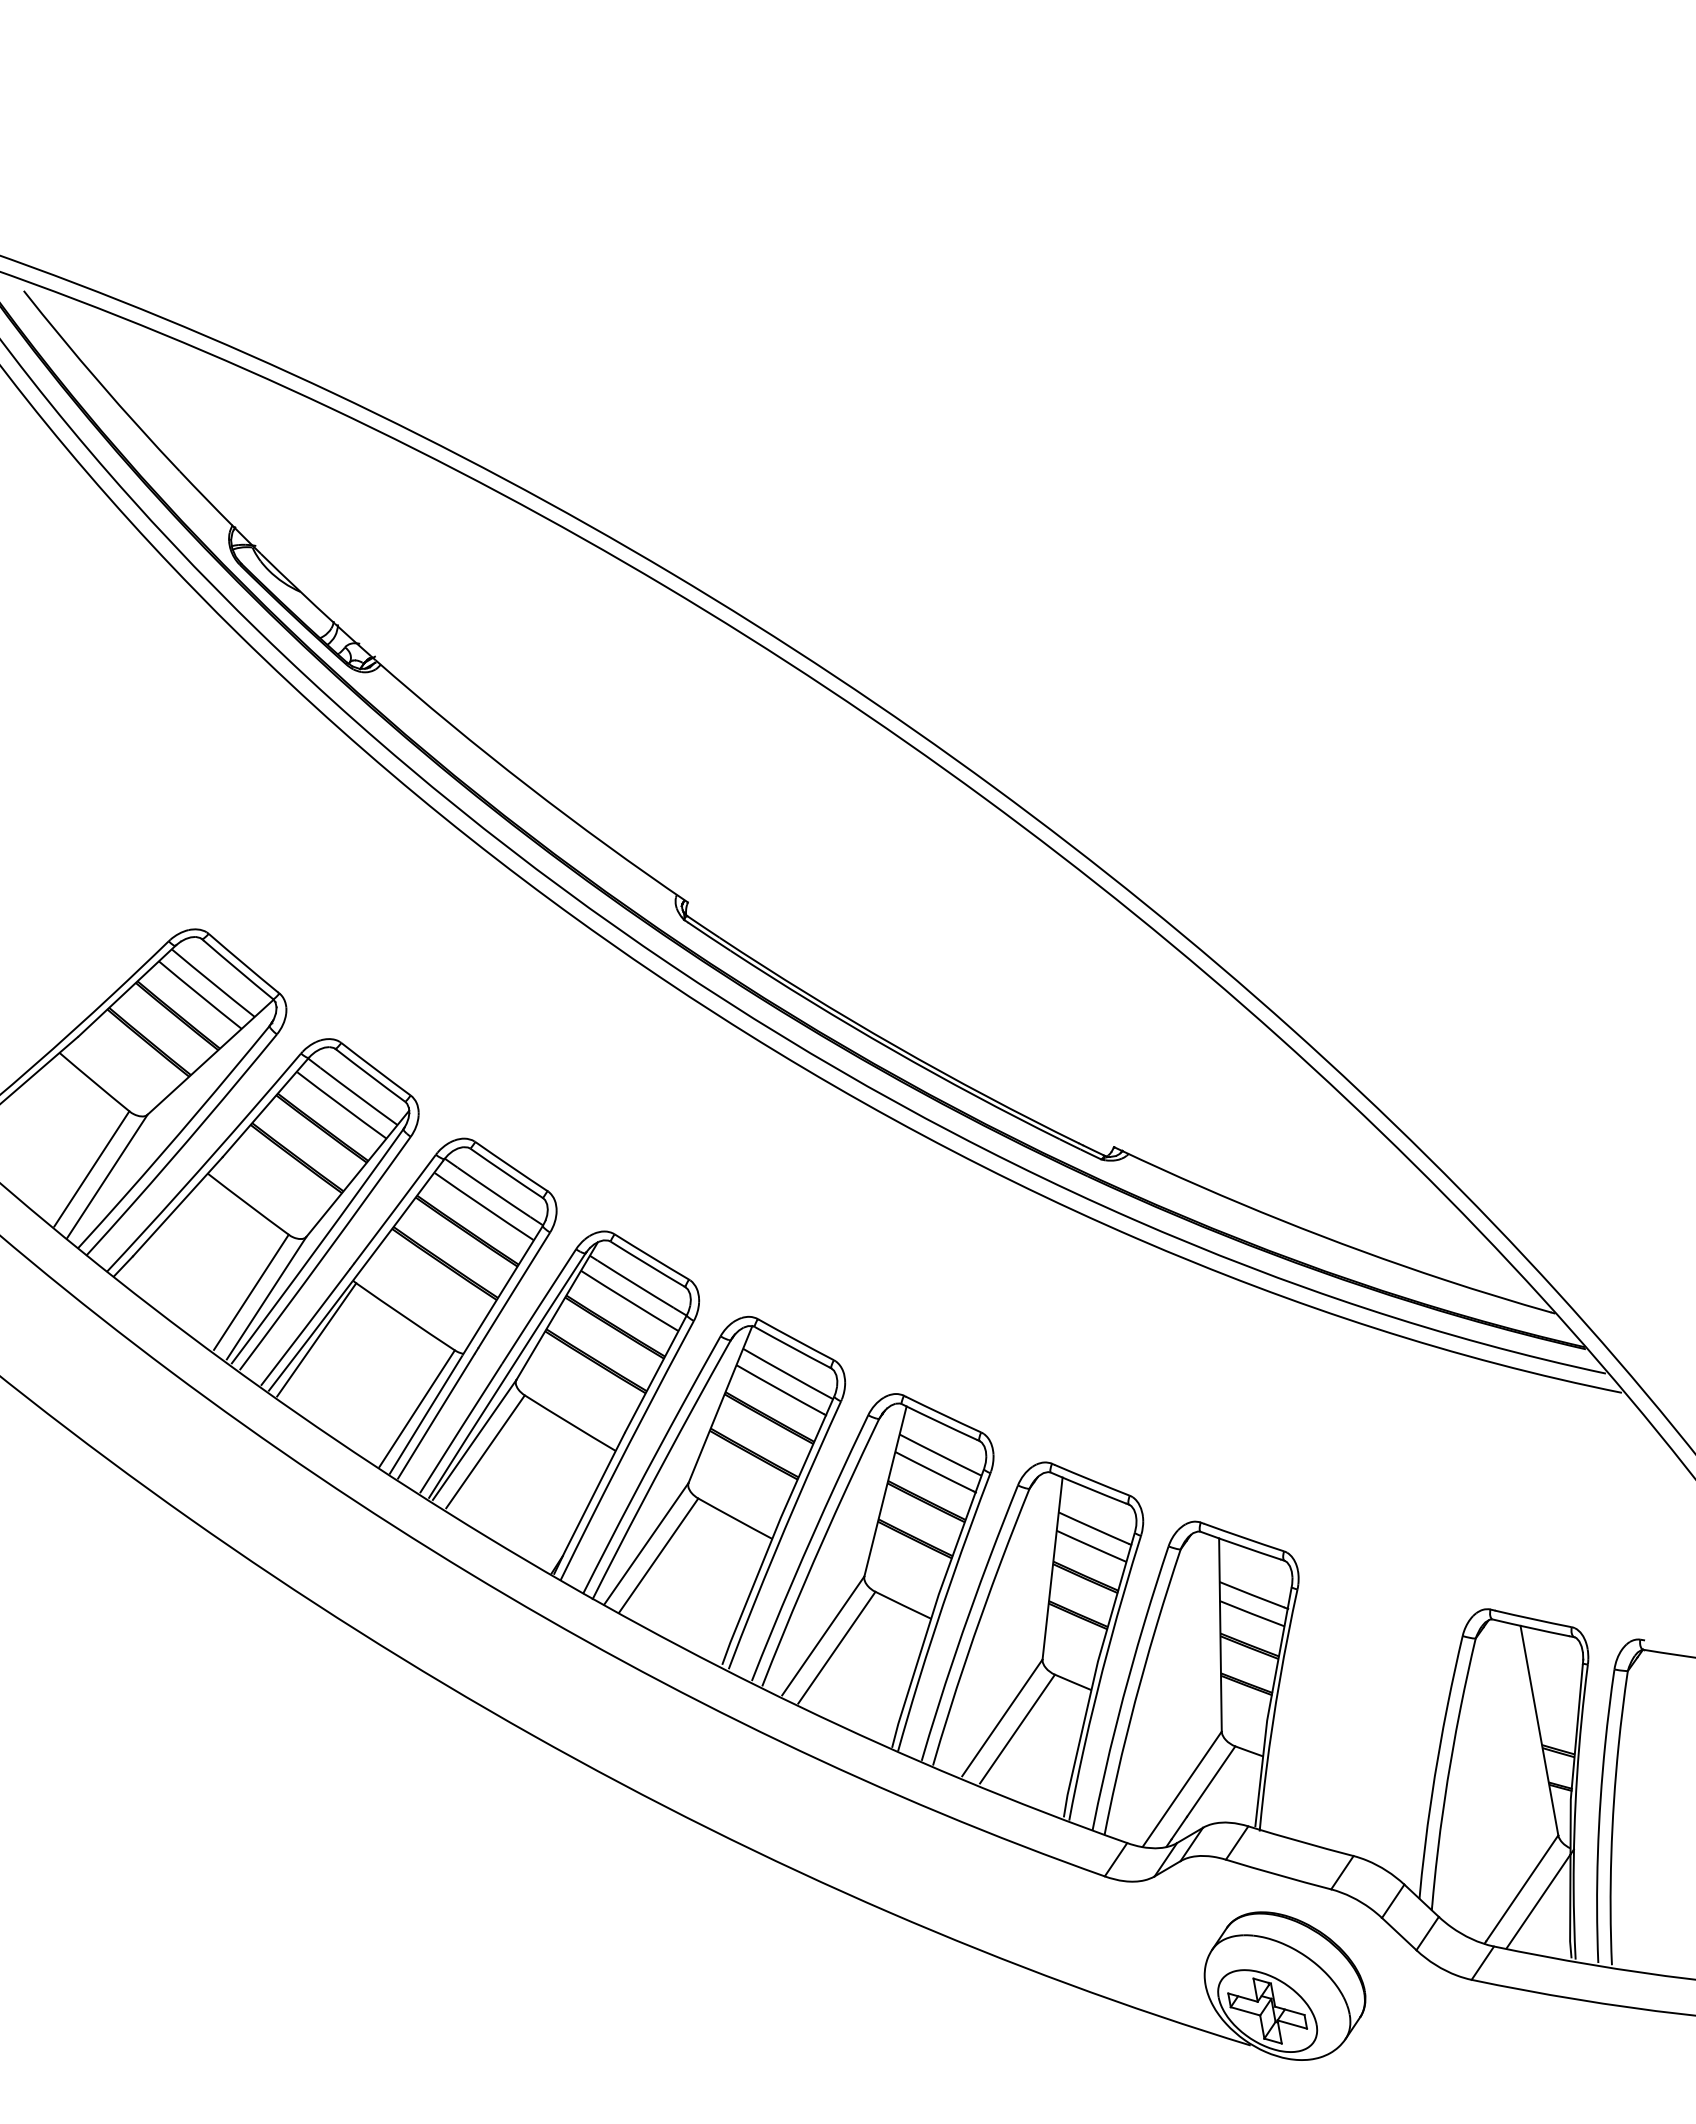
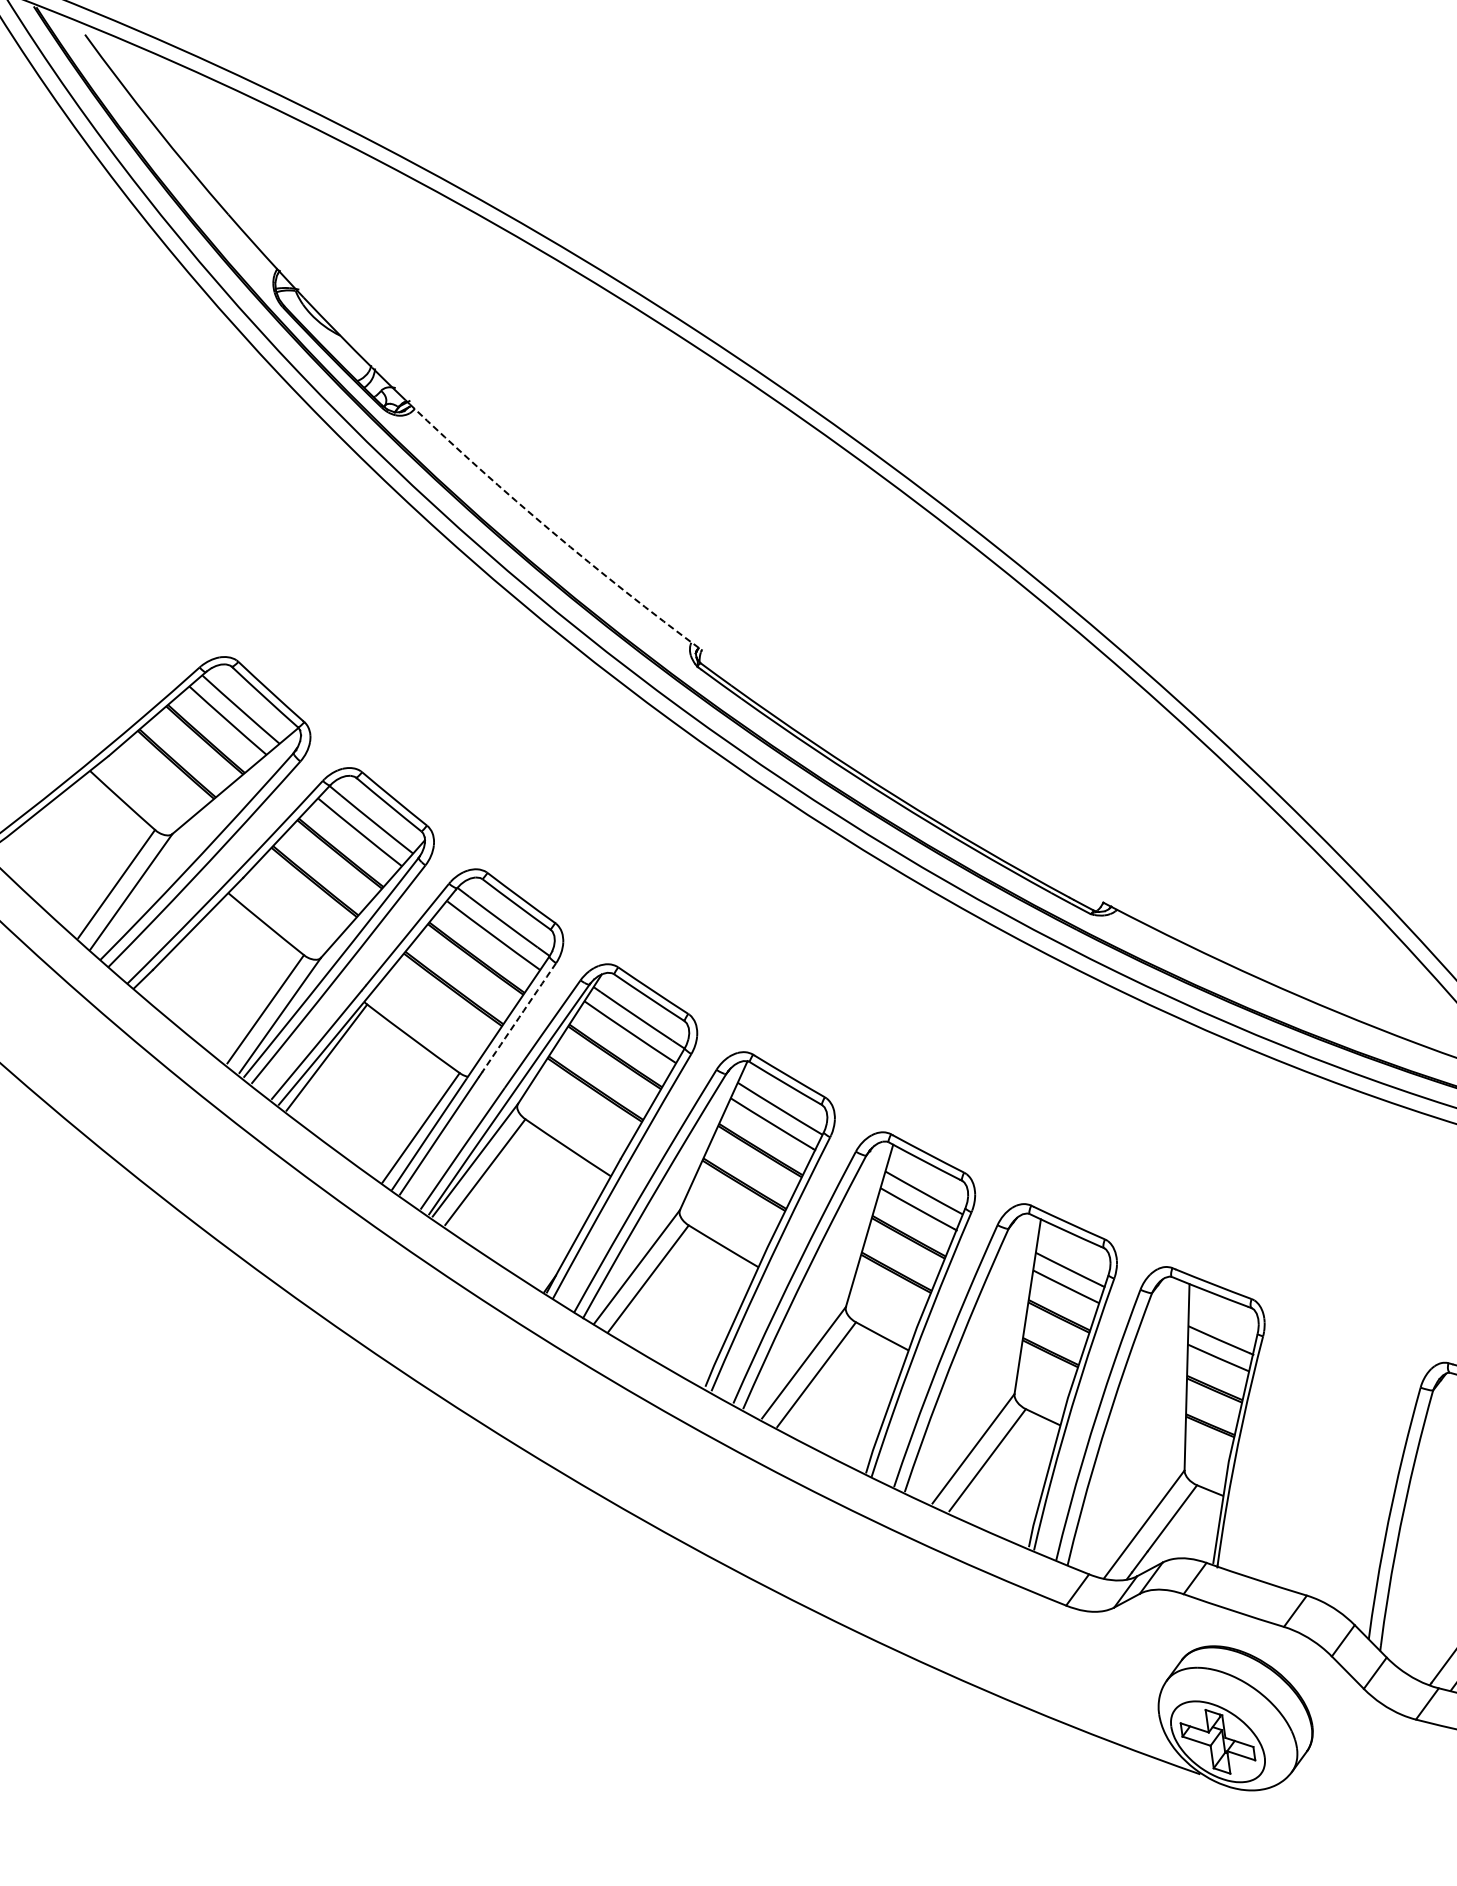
arc: (528, 786) -> (552, 532), solid -> dashed
arc: (514, 1290) -> (519, 1017), solid -> dashed

